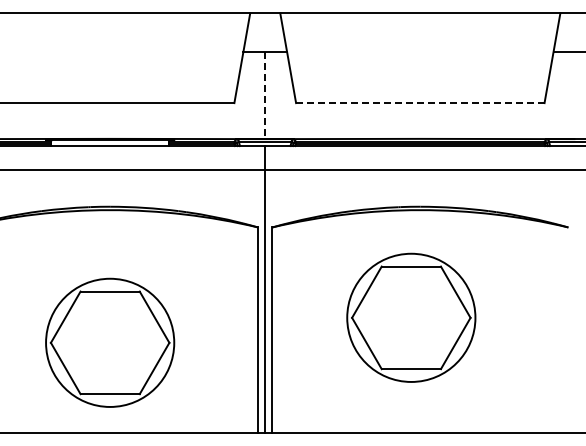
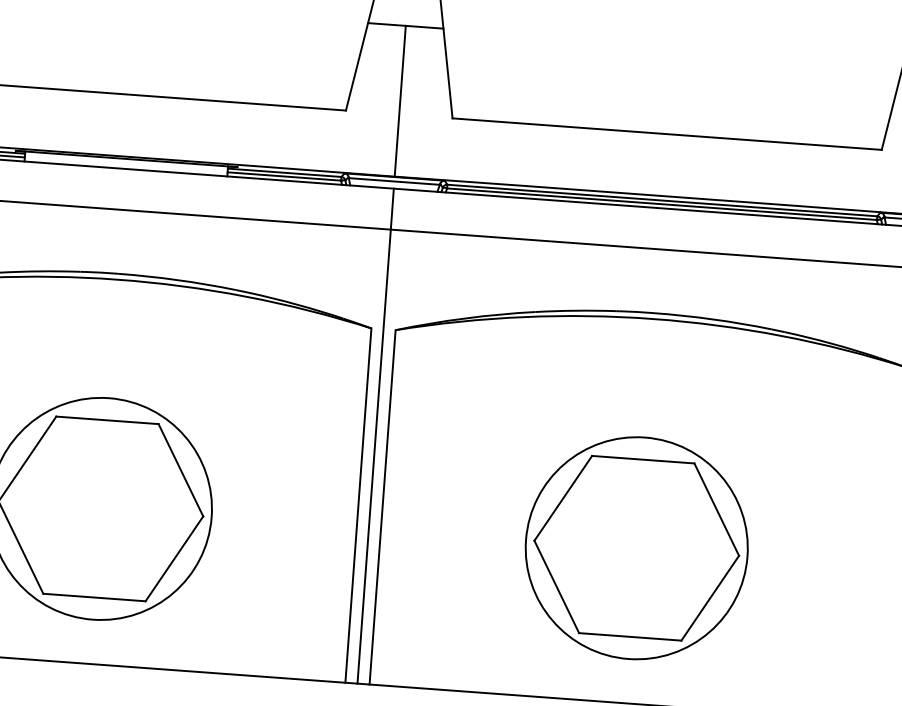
line: (265, 95) -> (400, 101), dashed -> solid
line: (419, 103) -> (665, 134), dashed -> solid
part: (411, 317) -> (637, 547), moved

